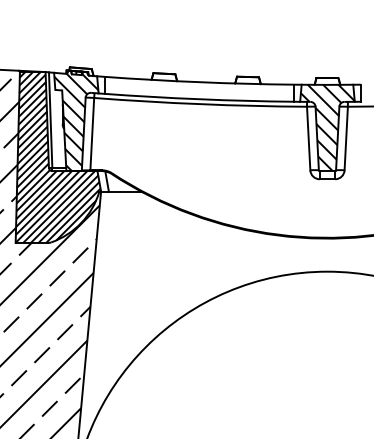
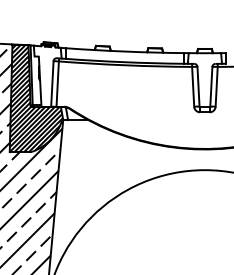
hatch: (75, 122) -> (47, 76), removed
hatch: (326, 128) -> (204, 80), removed

